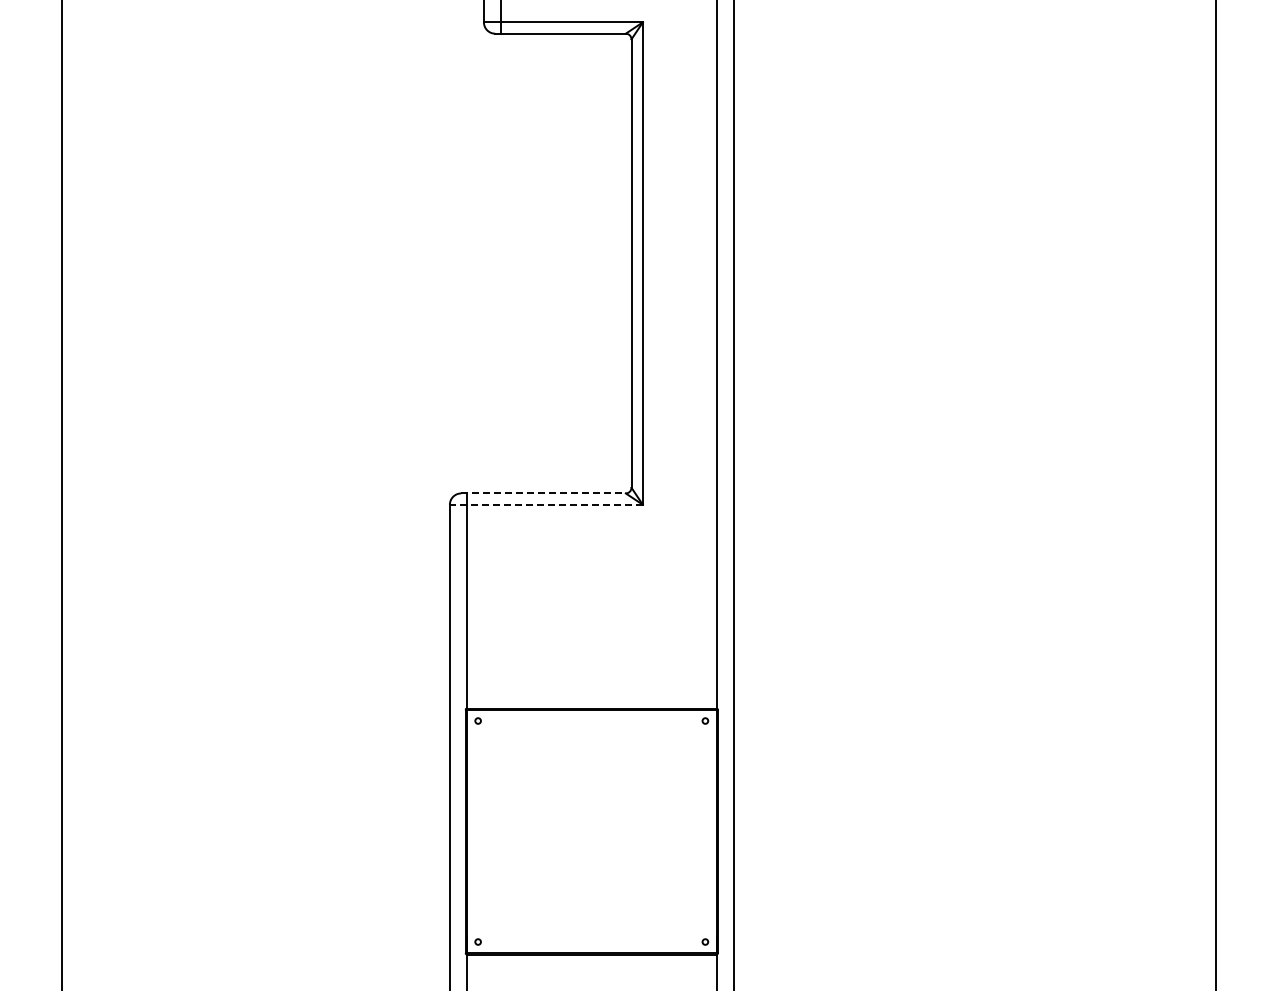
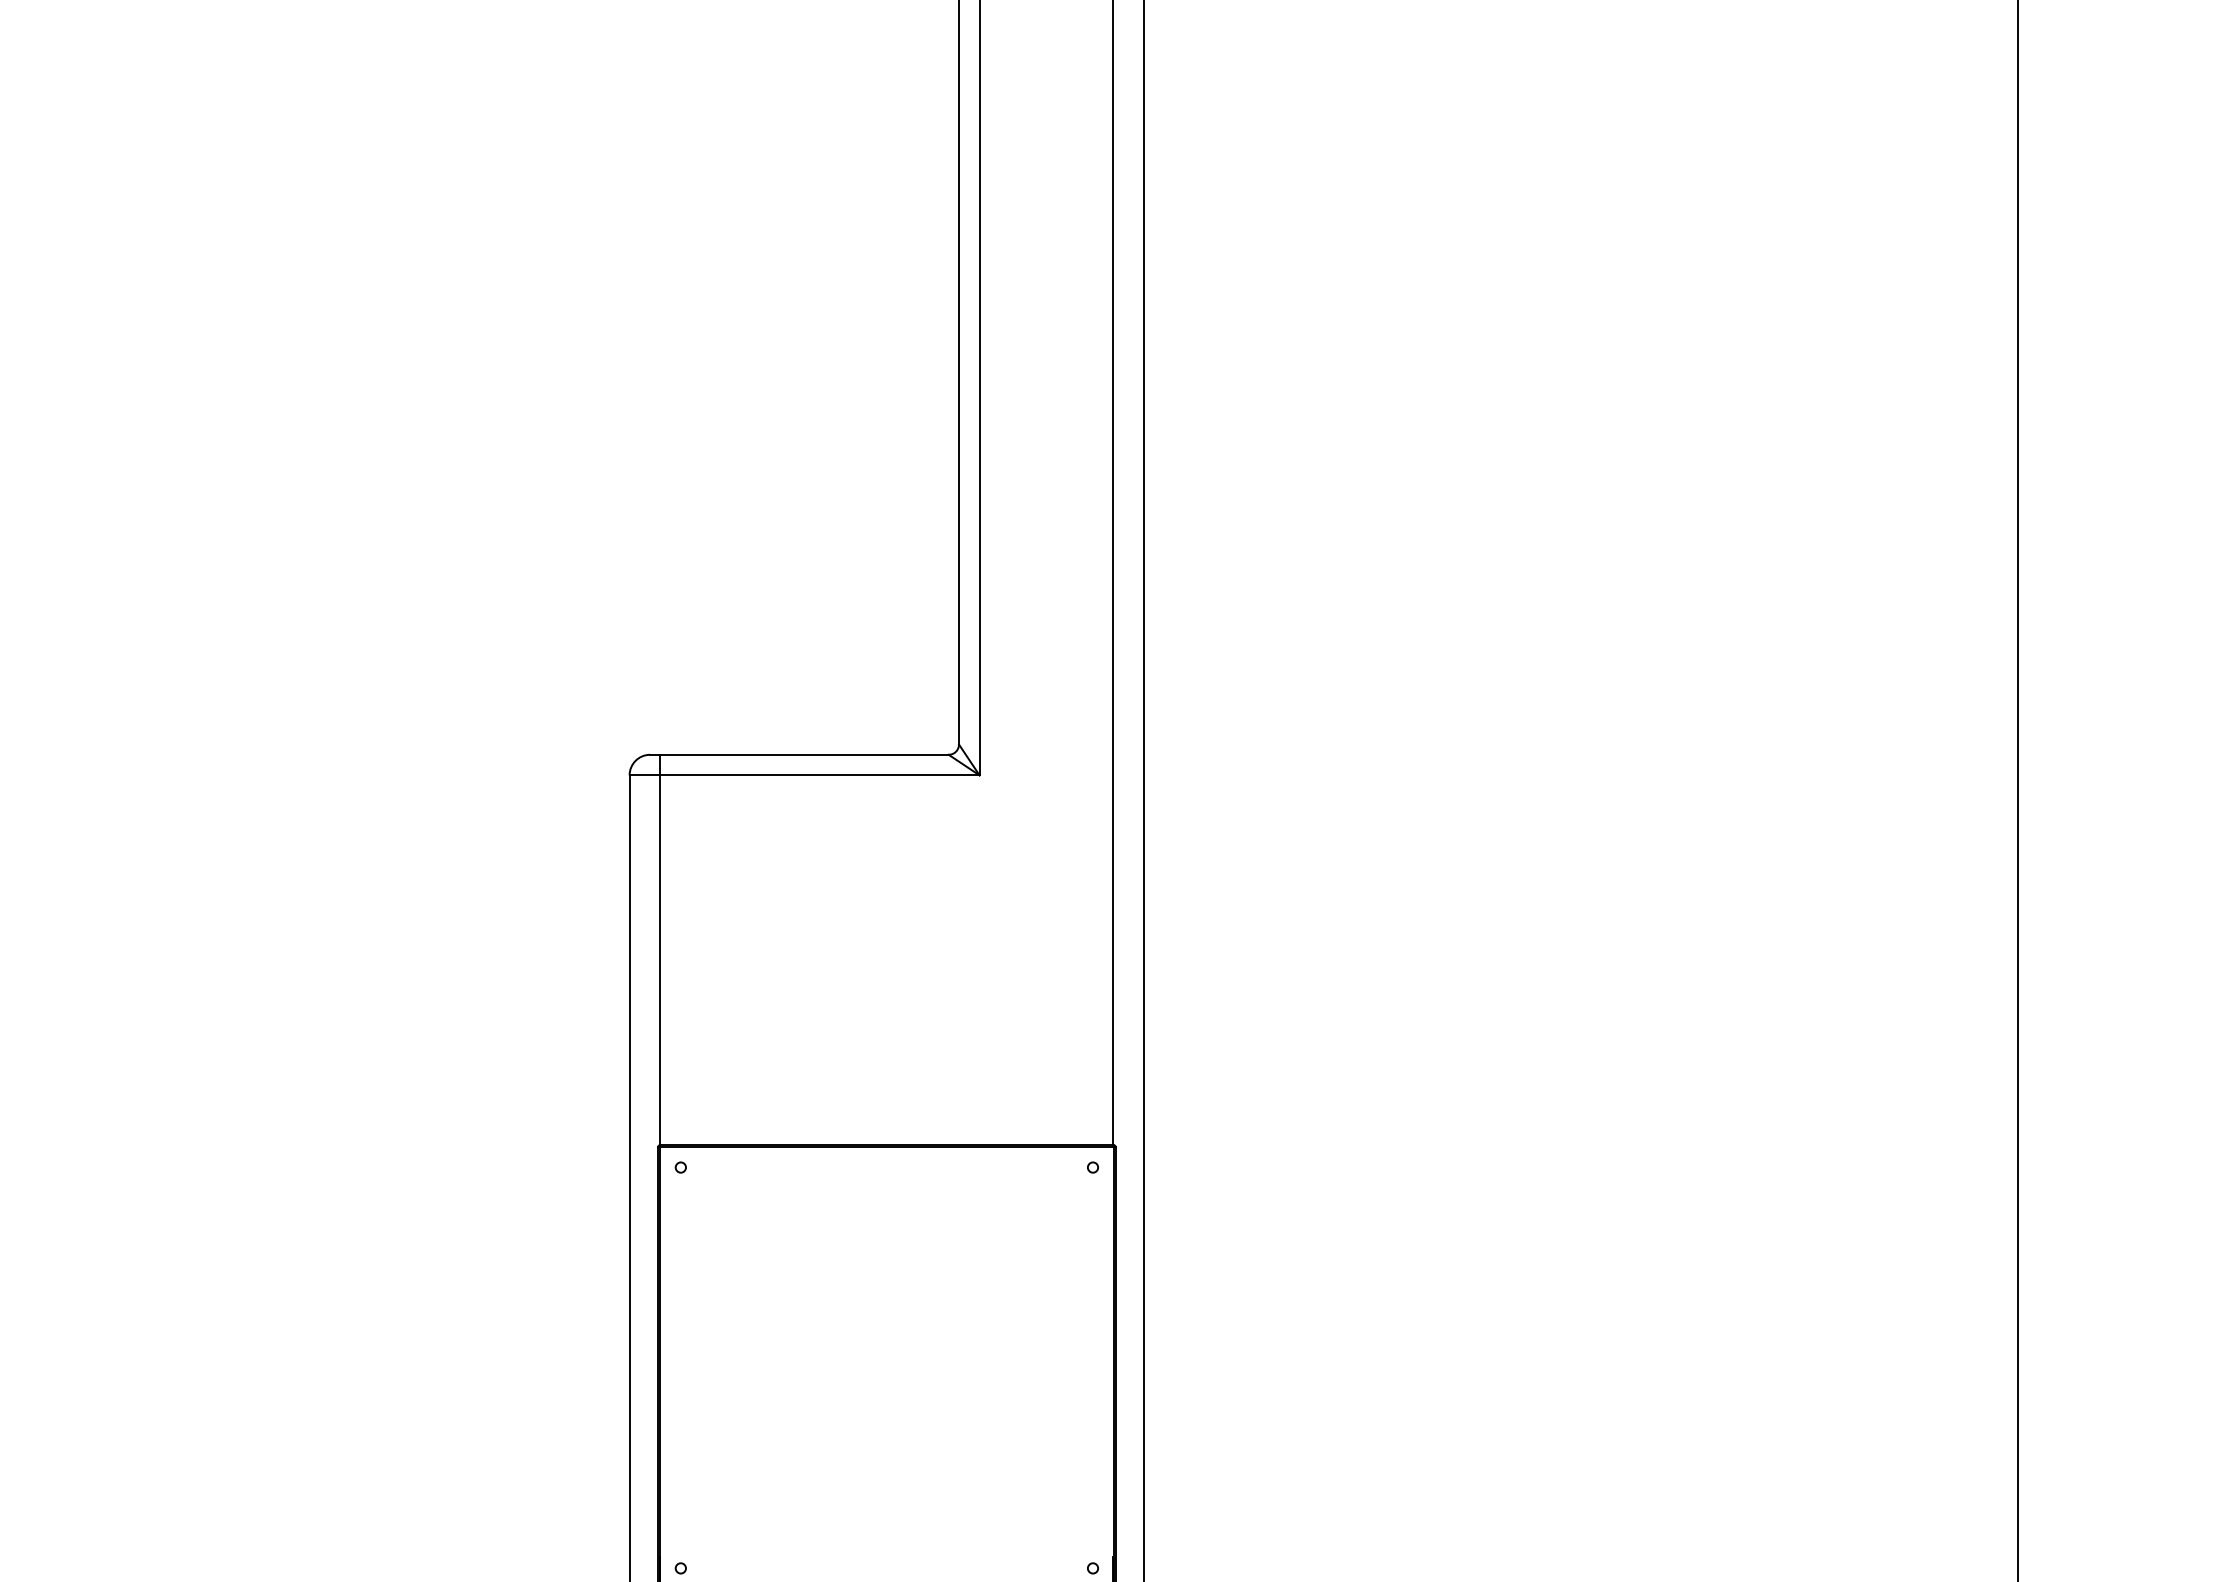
line: (544, 493) -> (801, 754), dashed -> solid
line: (545, 504) -> (803, 774), dashed -> solid

